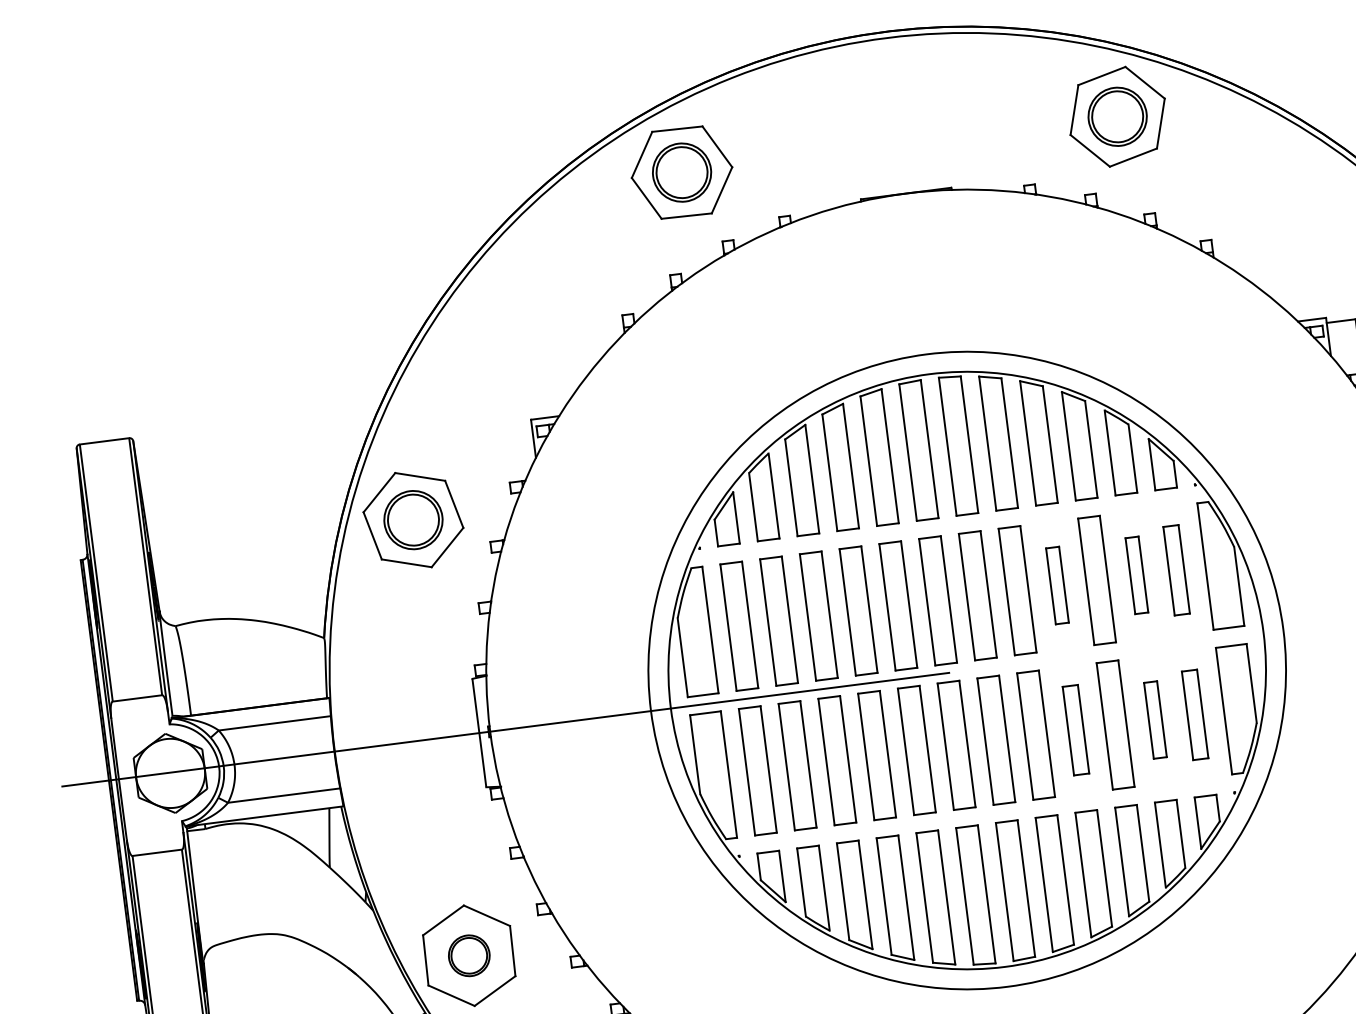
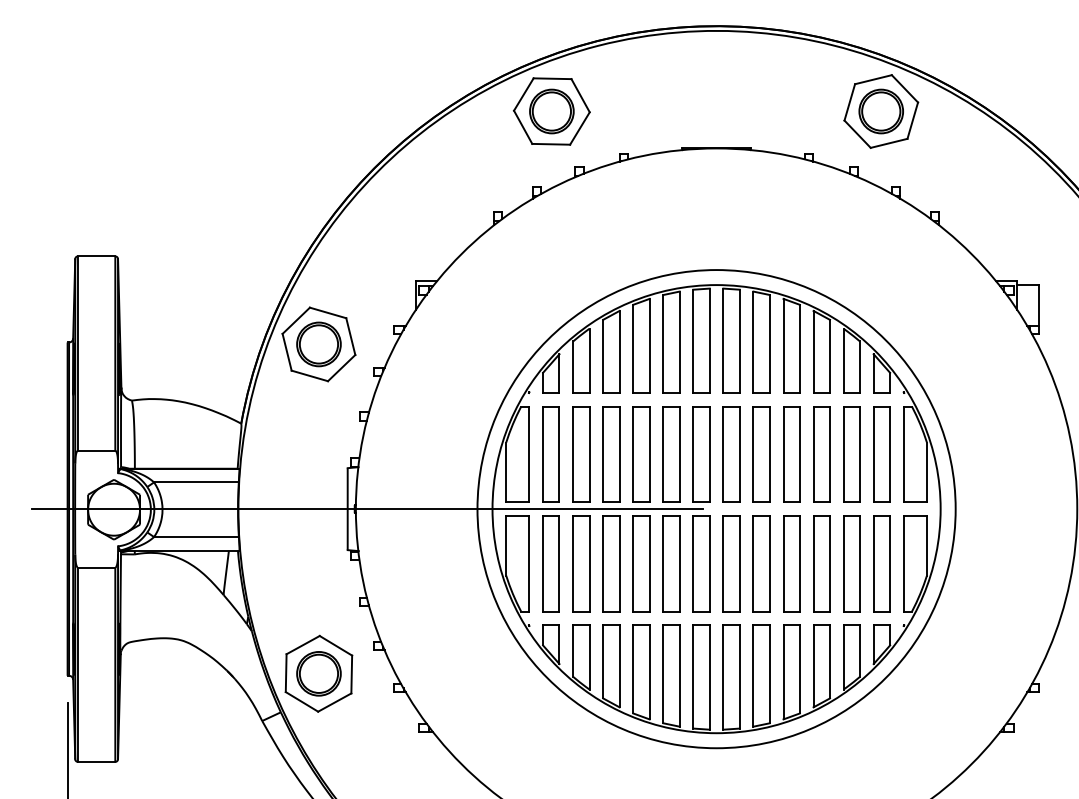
part: (1176, 570) -> (881, 454), size x1.43
part: (1136, 575) -> (851, 454), size x1.67
part: (1057, 585) -> (791, 454), size x1.67
part: (1194, 714) -> (881, 563), size x1.43
part: (1154, 719) -> (851, 563), size x1.67
part: (1075, 729) -> (791, 563), size x1.43
part: (468, 955) -> (318, 673), size x1.43

